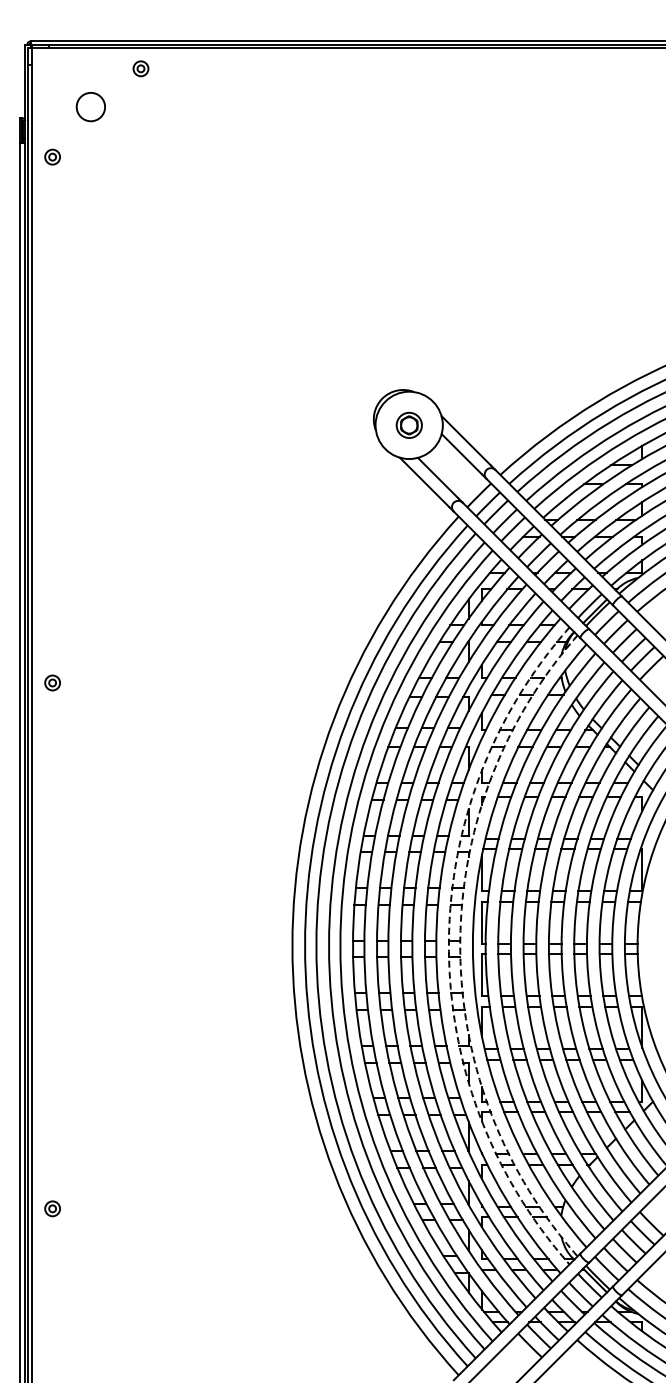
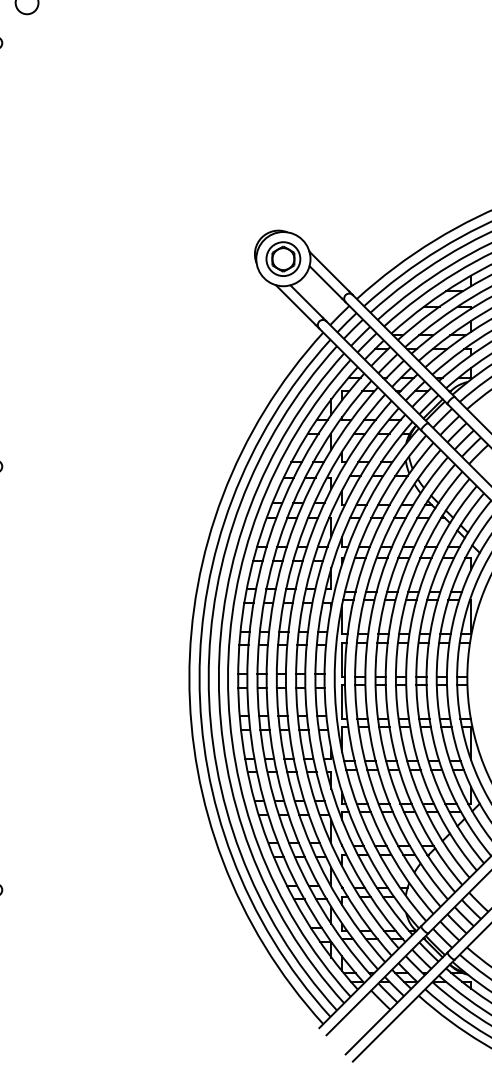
part: (409, 425) -> (283, 259), size x1.67
arc: (448, 945) -> (315, 678), dashed -> solid
arc: (460, 945) -> (324, 678), dashed -> solid

